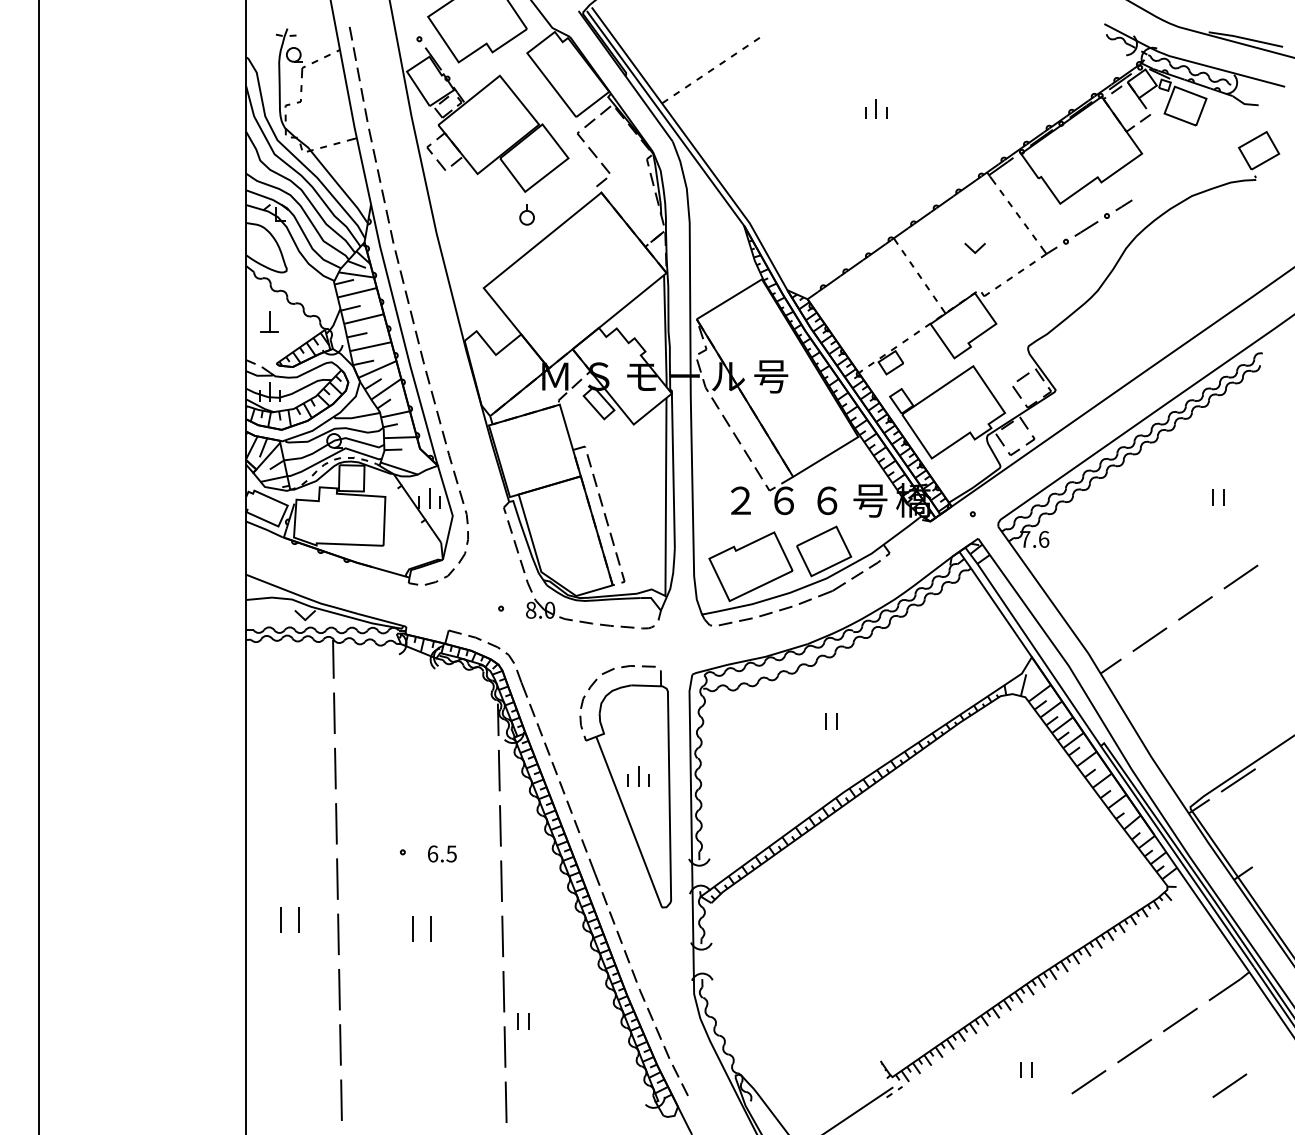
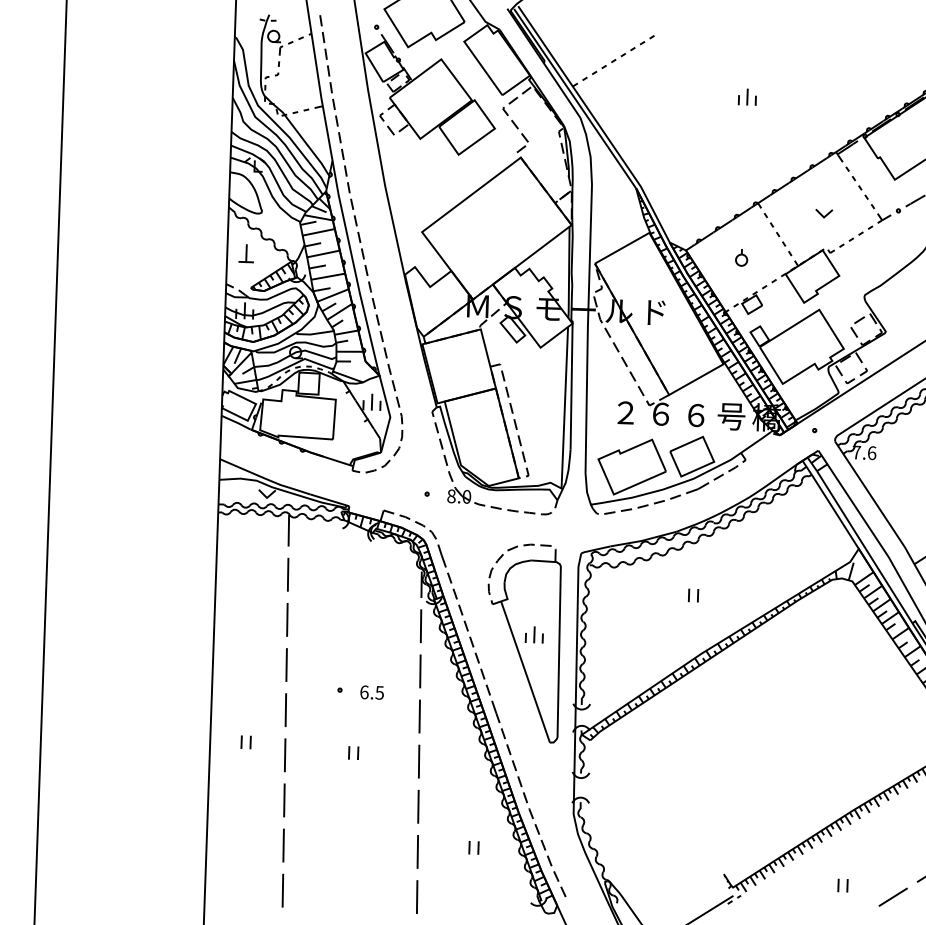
part: (526, 214) -> (741, 257), moved
text: (771, 376) -> (654, 312), 号 -> ド
part: (290, 920) -> (246, 742), size x0.62
part: (422, 928) -> (353, 752), size x0.62
part: (523, 1021) -> (473, 847), moved

